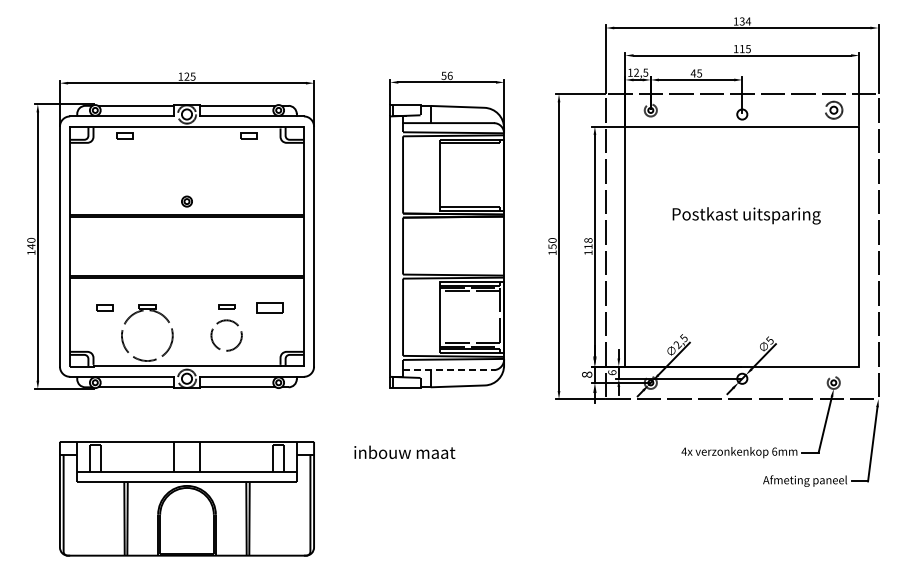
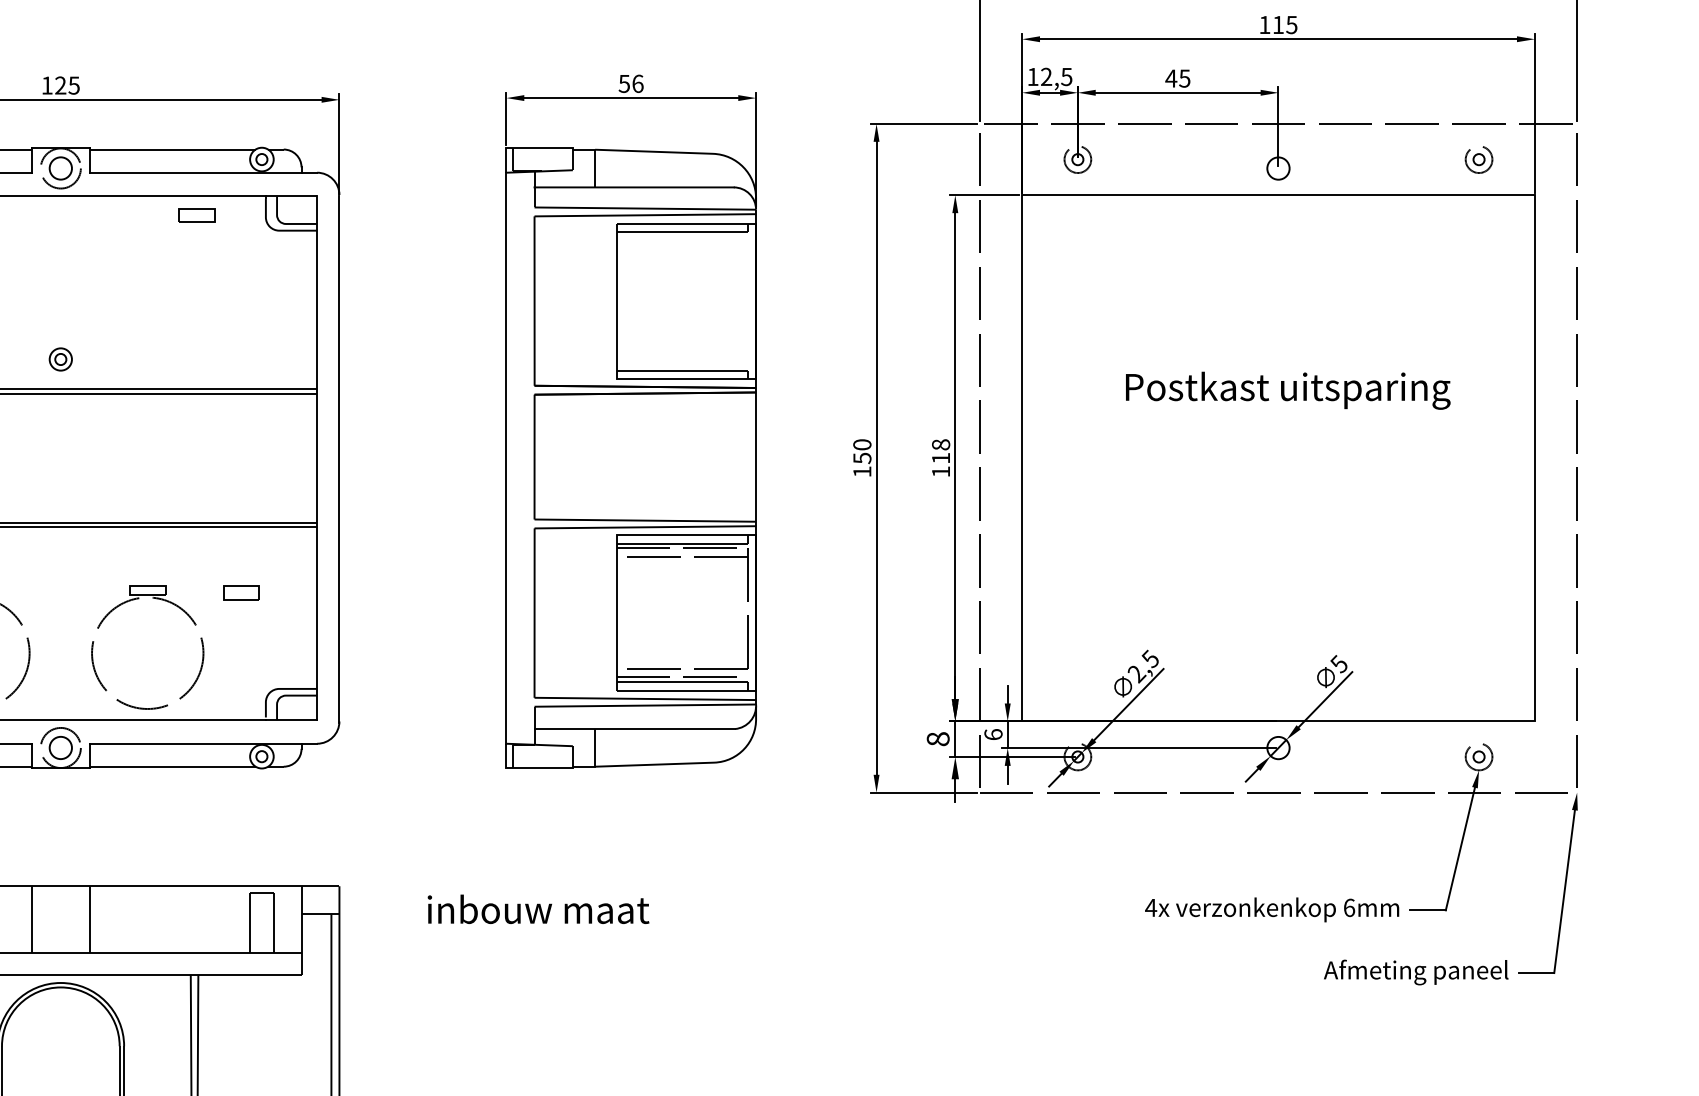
part: (833, 110) -> (1478, 159), size x0.71
part: (268, 307) -> (239, 591), size x0.62
circle: (226, 335) -> (147, 653), size x1.67
line: (448, 370) -> (634, 729), dashed -> solid

